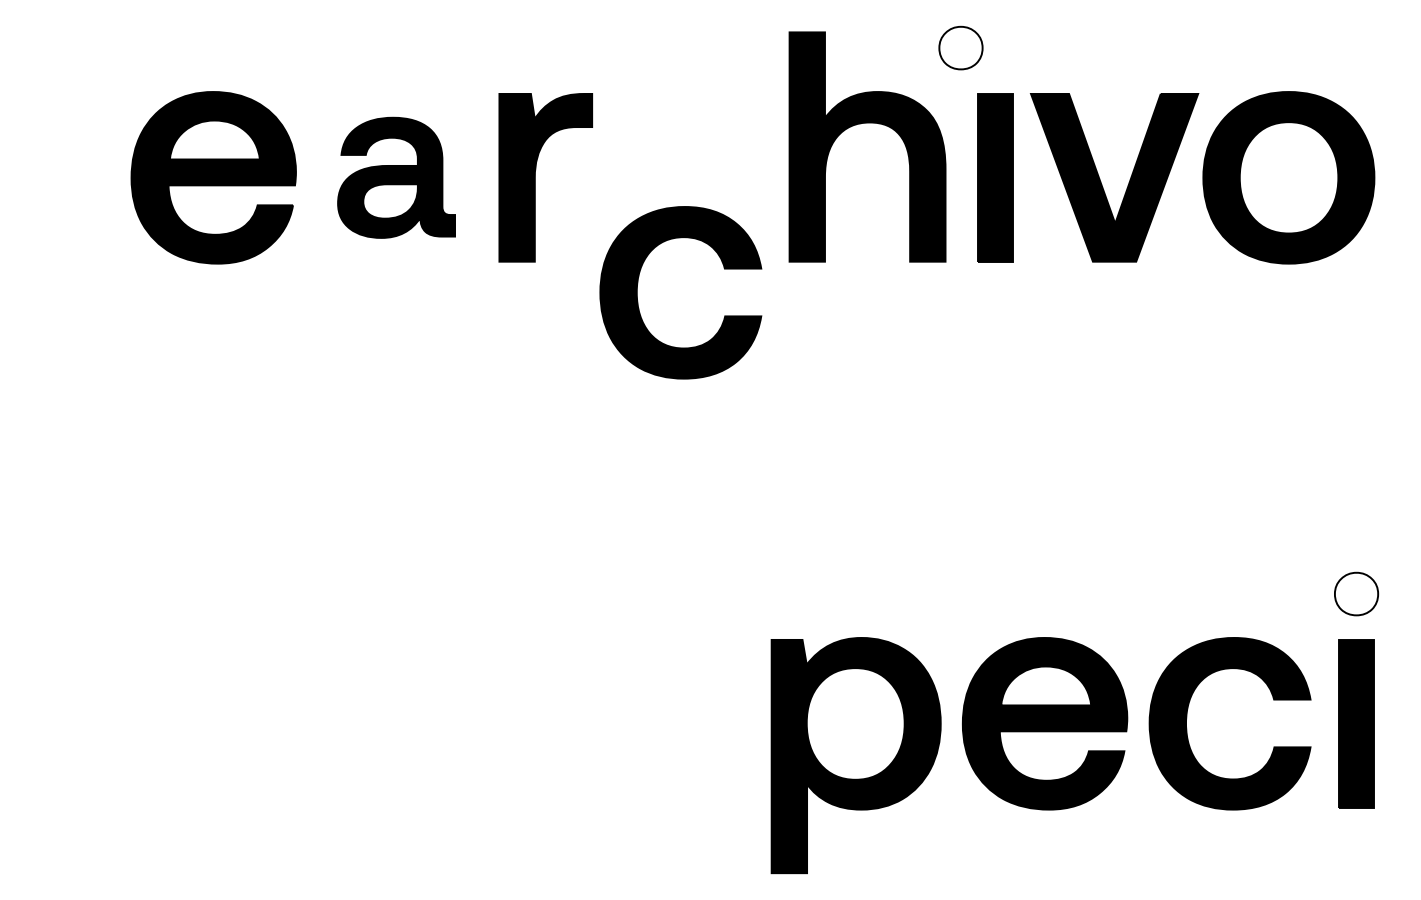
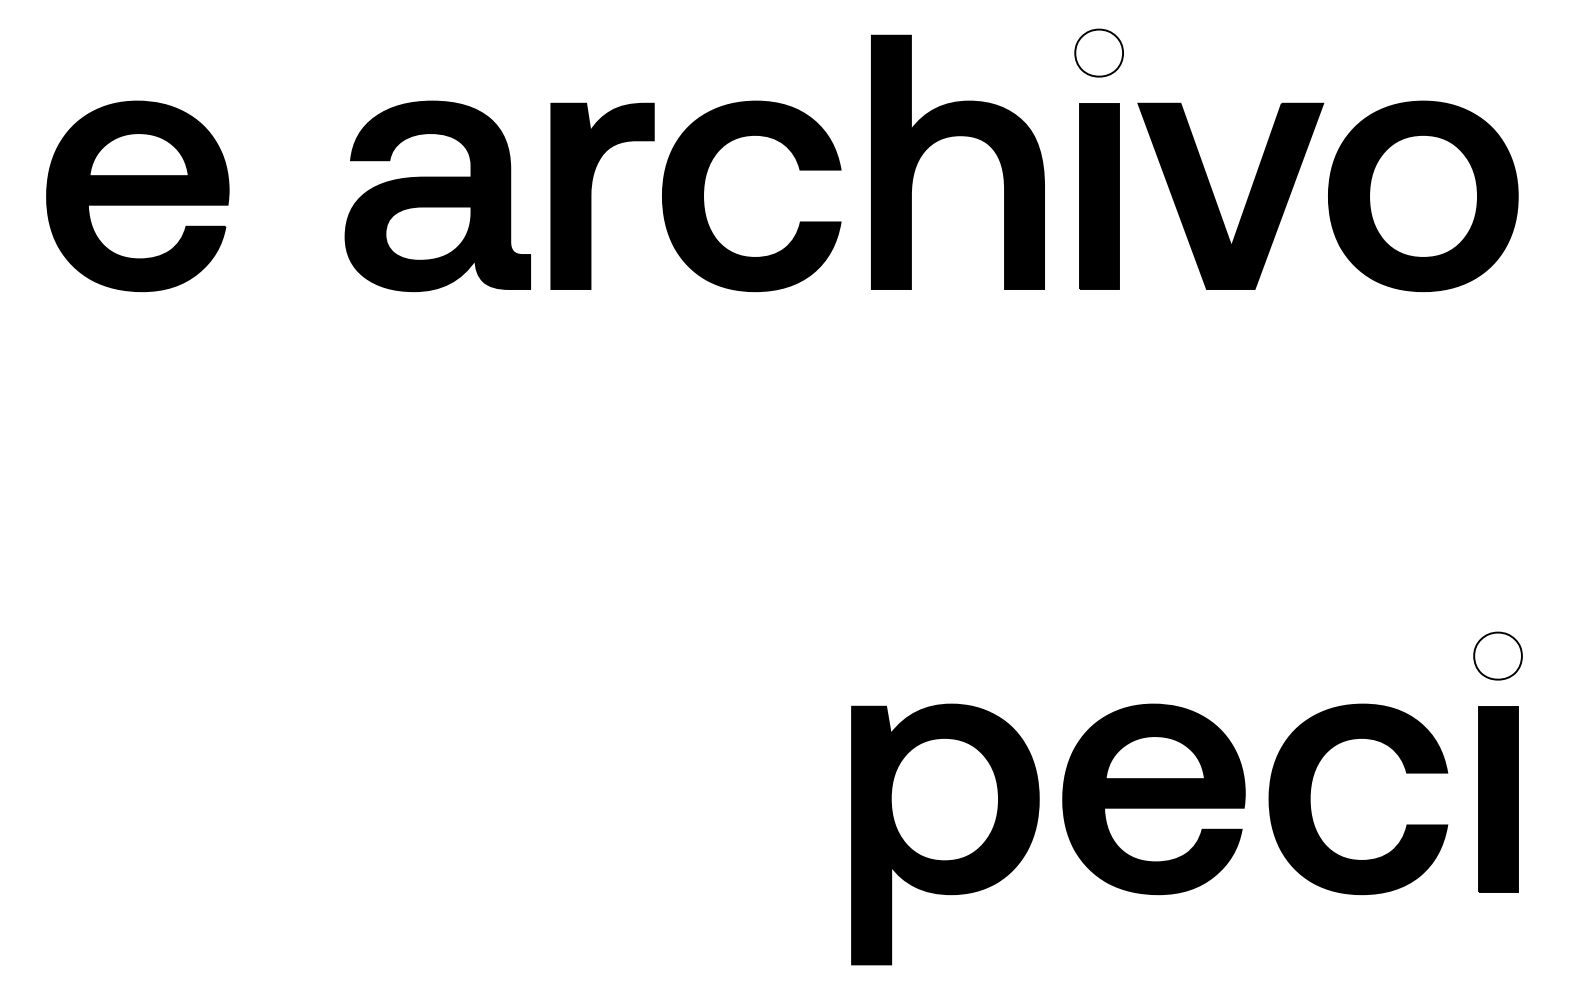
part: (960, 47) -> (1098, 52), moved
part: (213, 177) -> (137, 196), moved
part: (396, 177) -> (437, 196), size x1.43
part: (638, 296) -> (704, 200), moved

